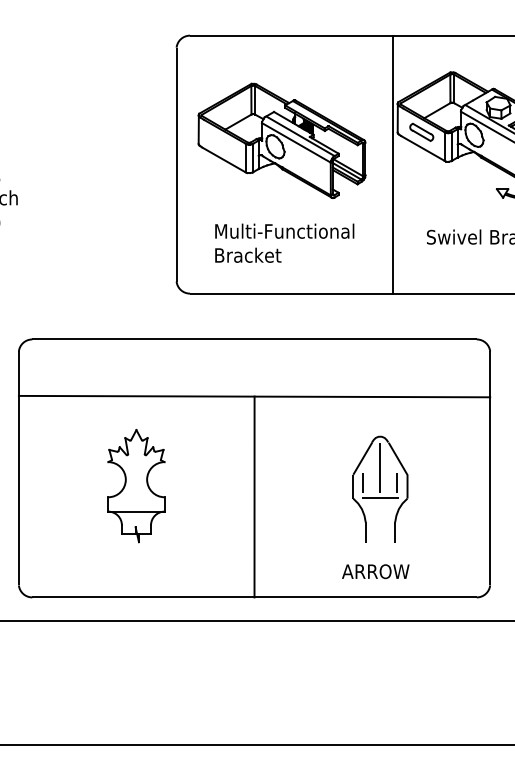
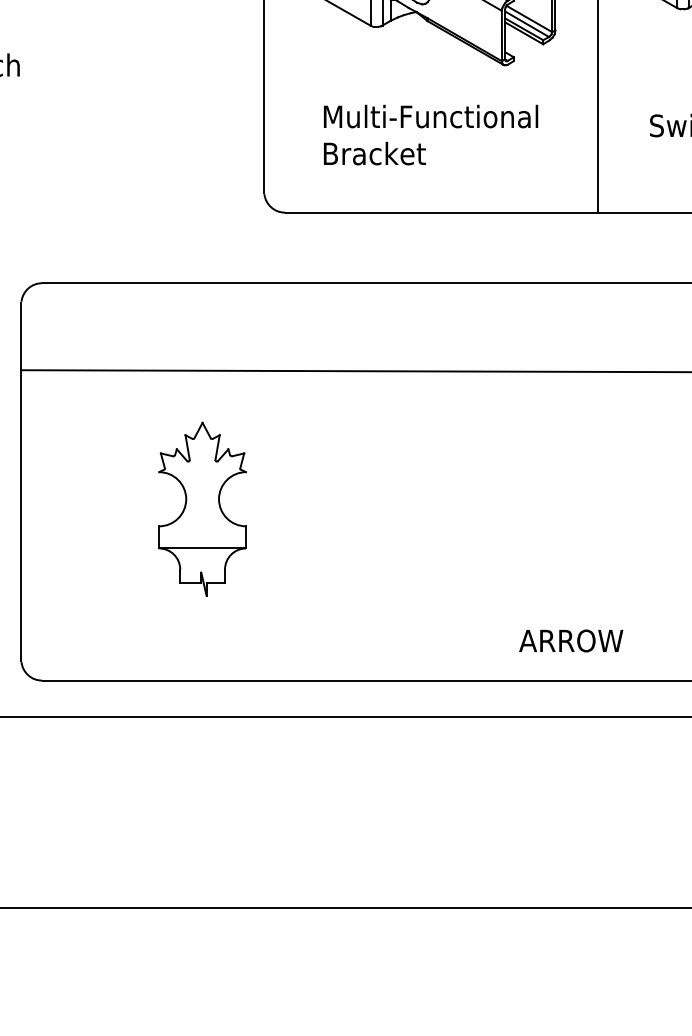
part: (380, 488) -> (578, 512), removed
line: (254, 496) -> (384, 525), removed

